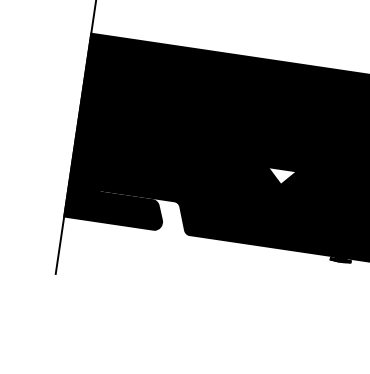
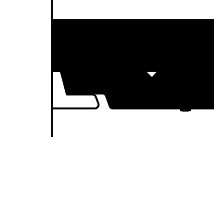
fill: (116, 184) -> (74, 89), removed

